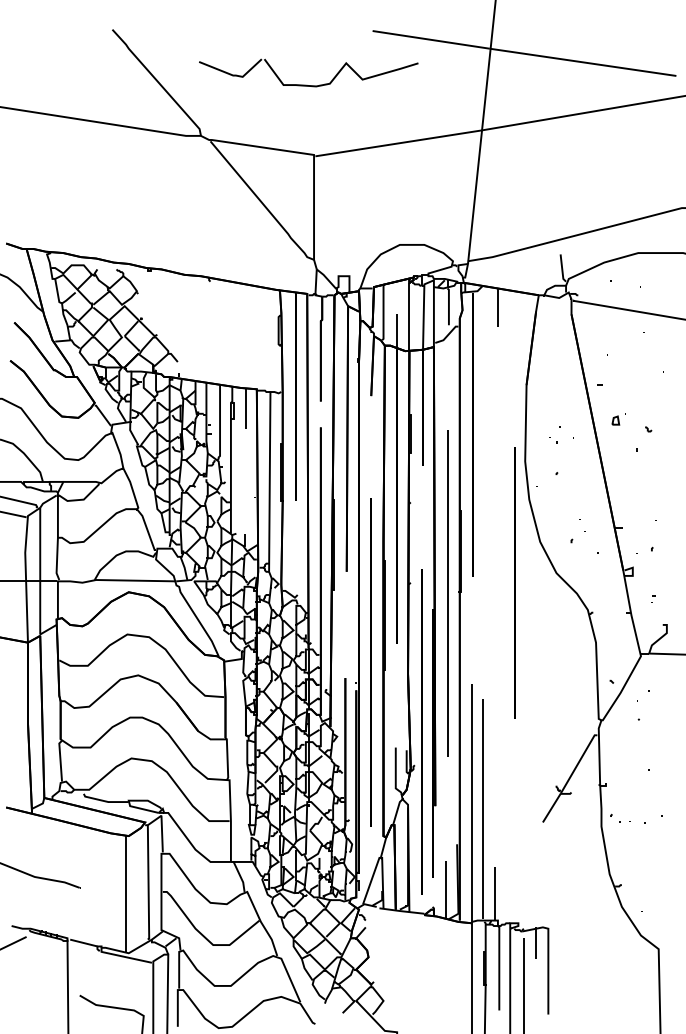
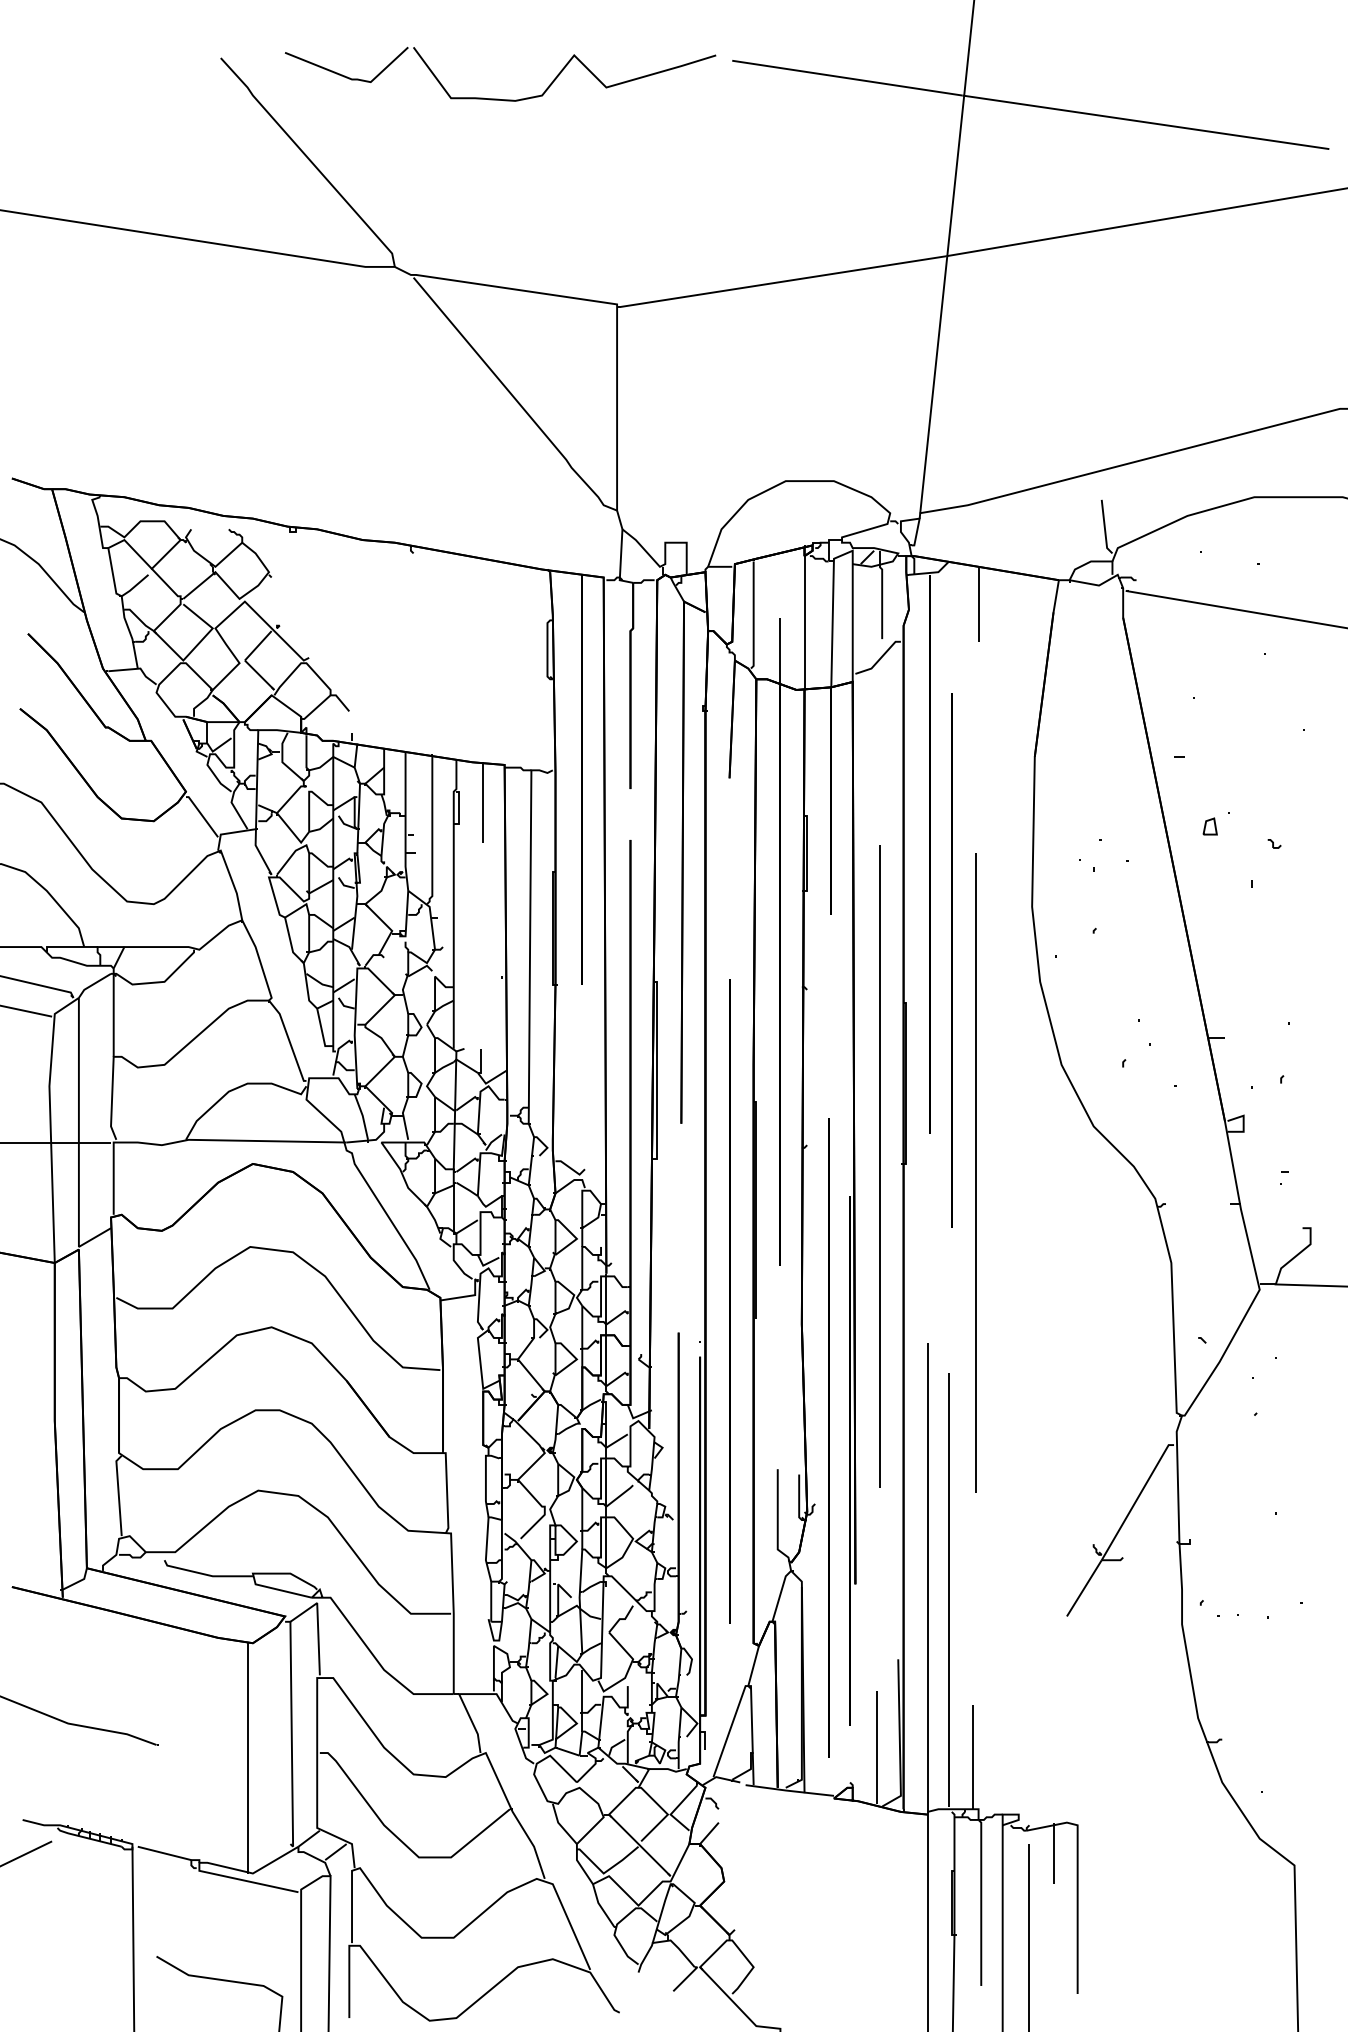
part: (306, 84) -> (496, 97), moved
line: (514, 582) -> (950, 959), moved
line: (496, 596) -> (975, 1172), added

